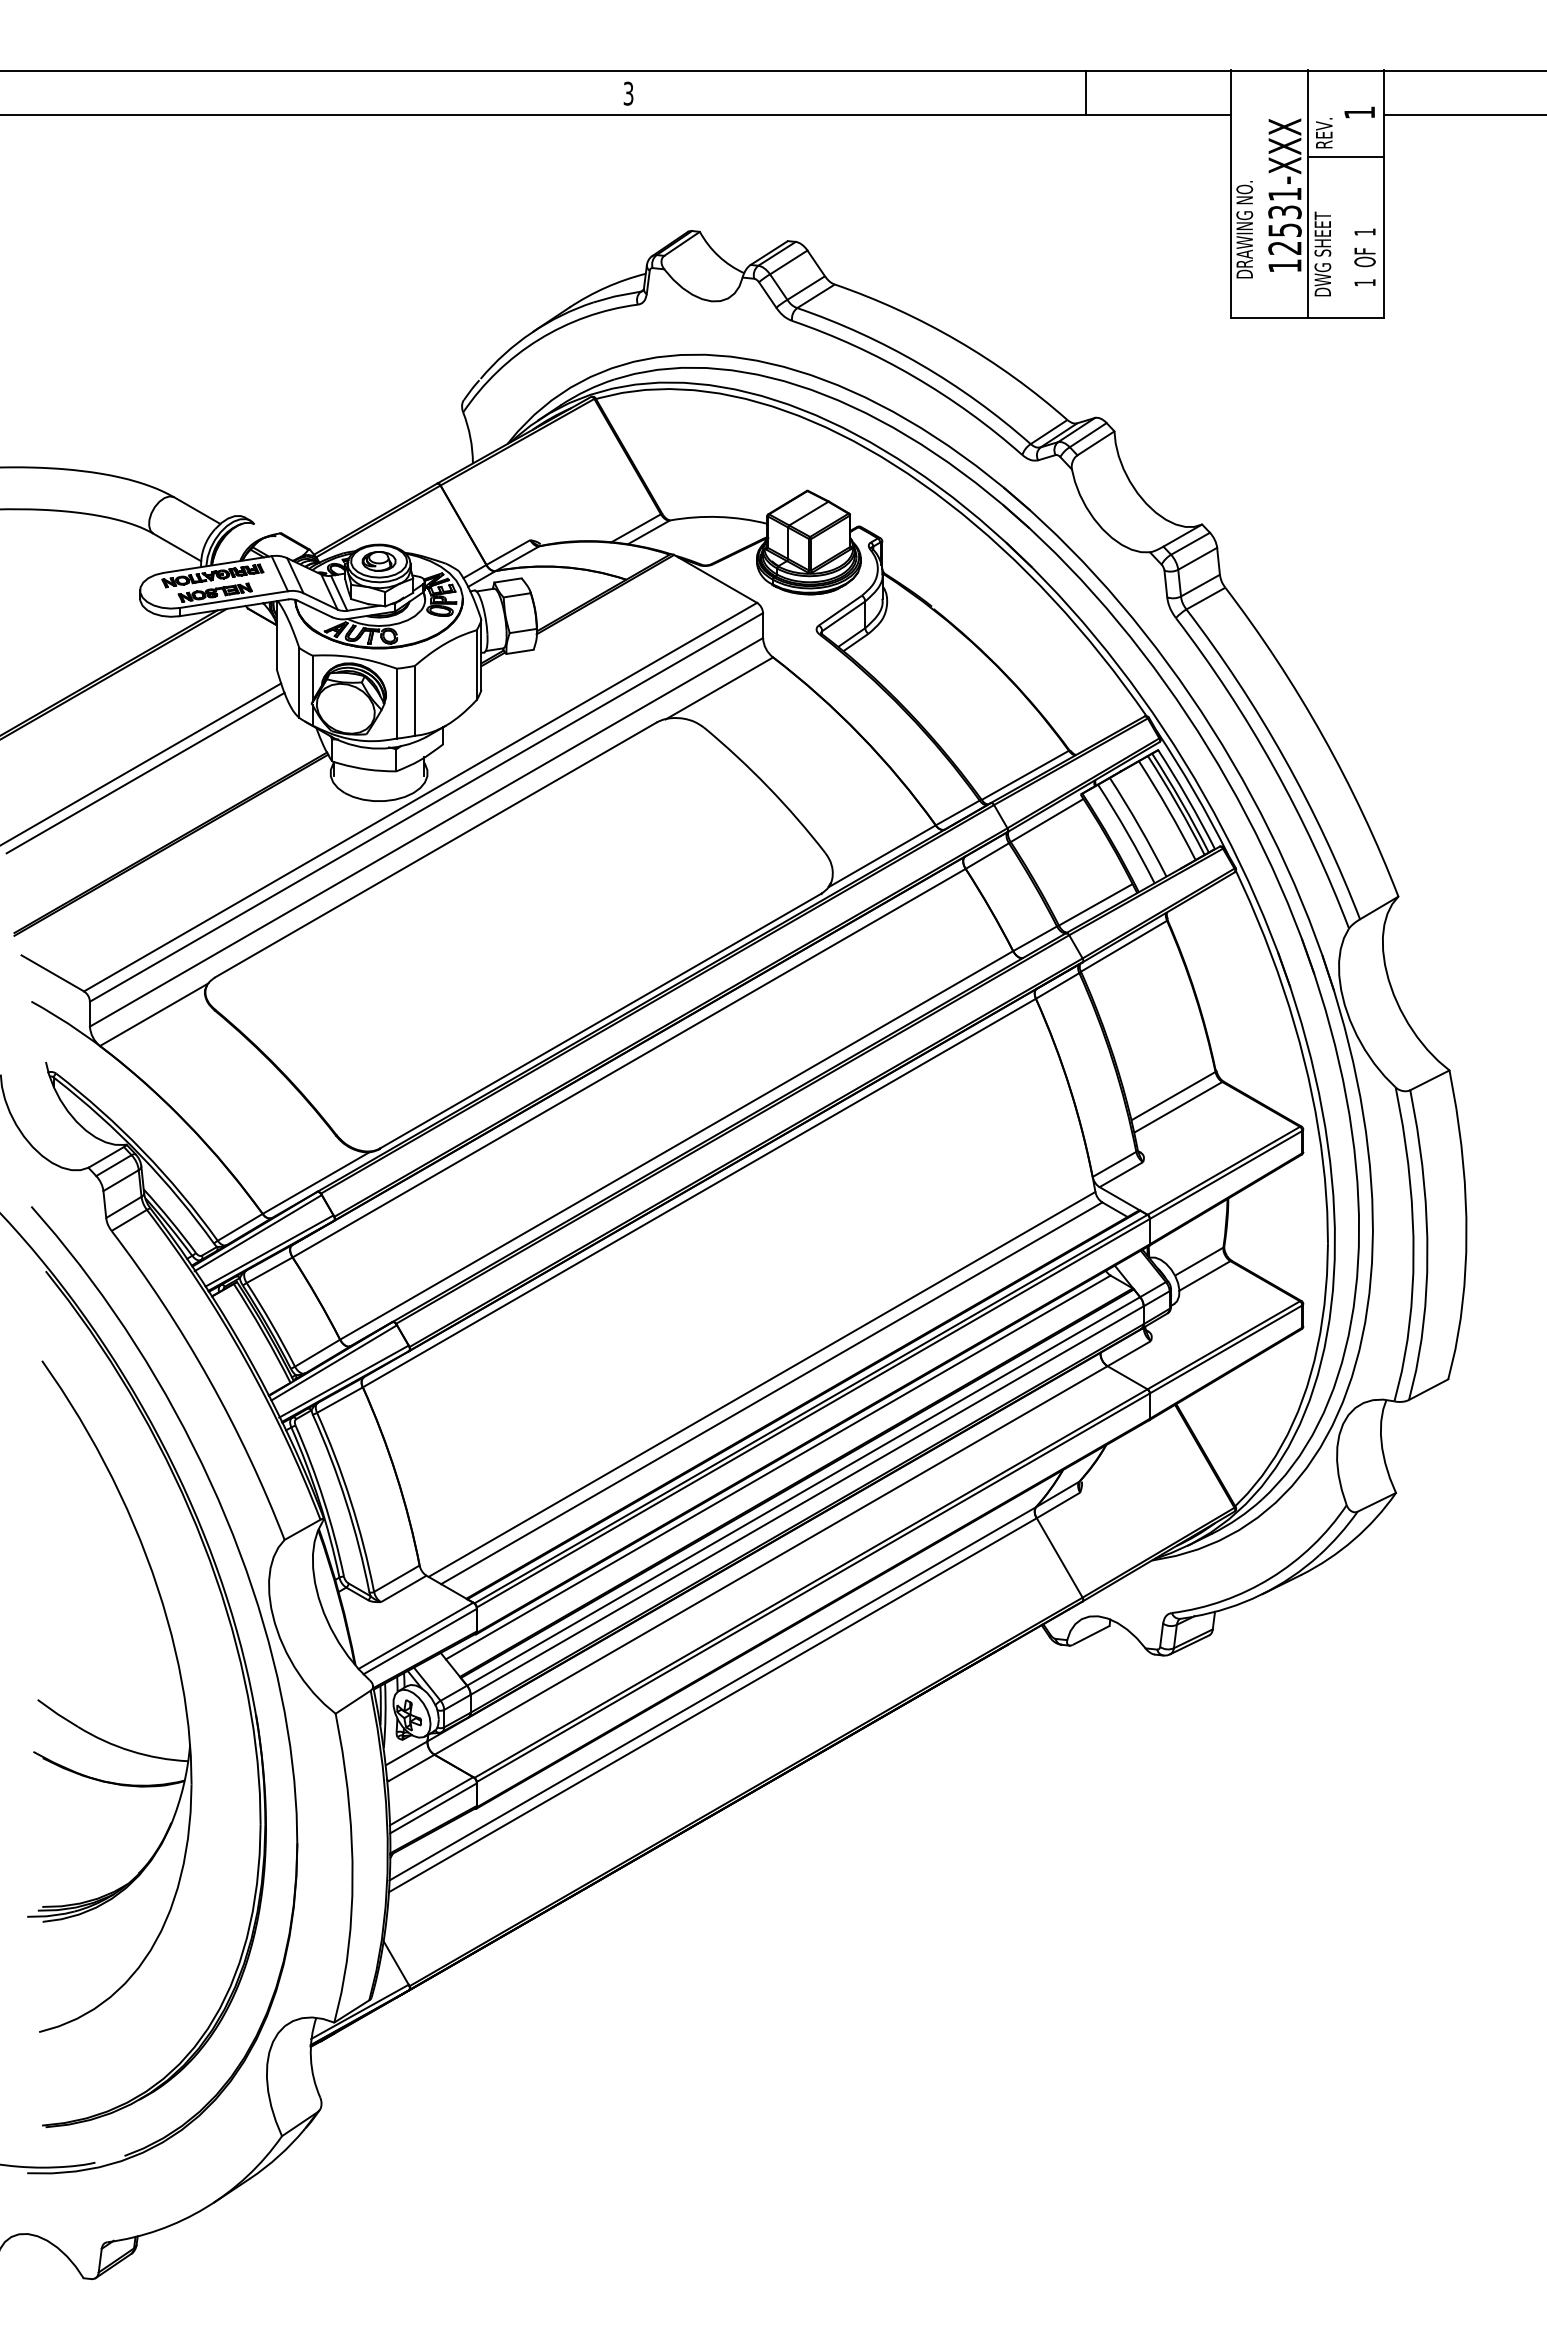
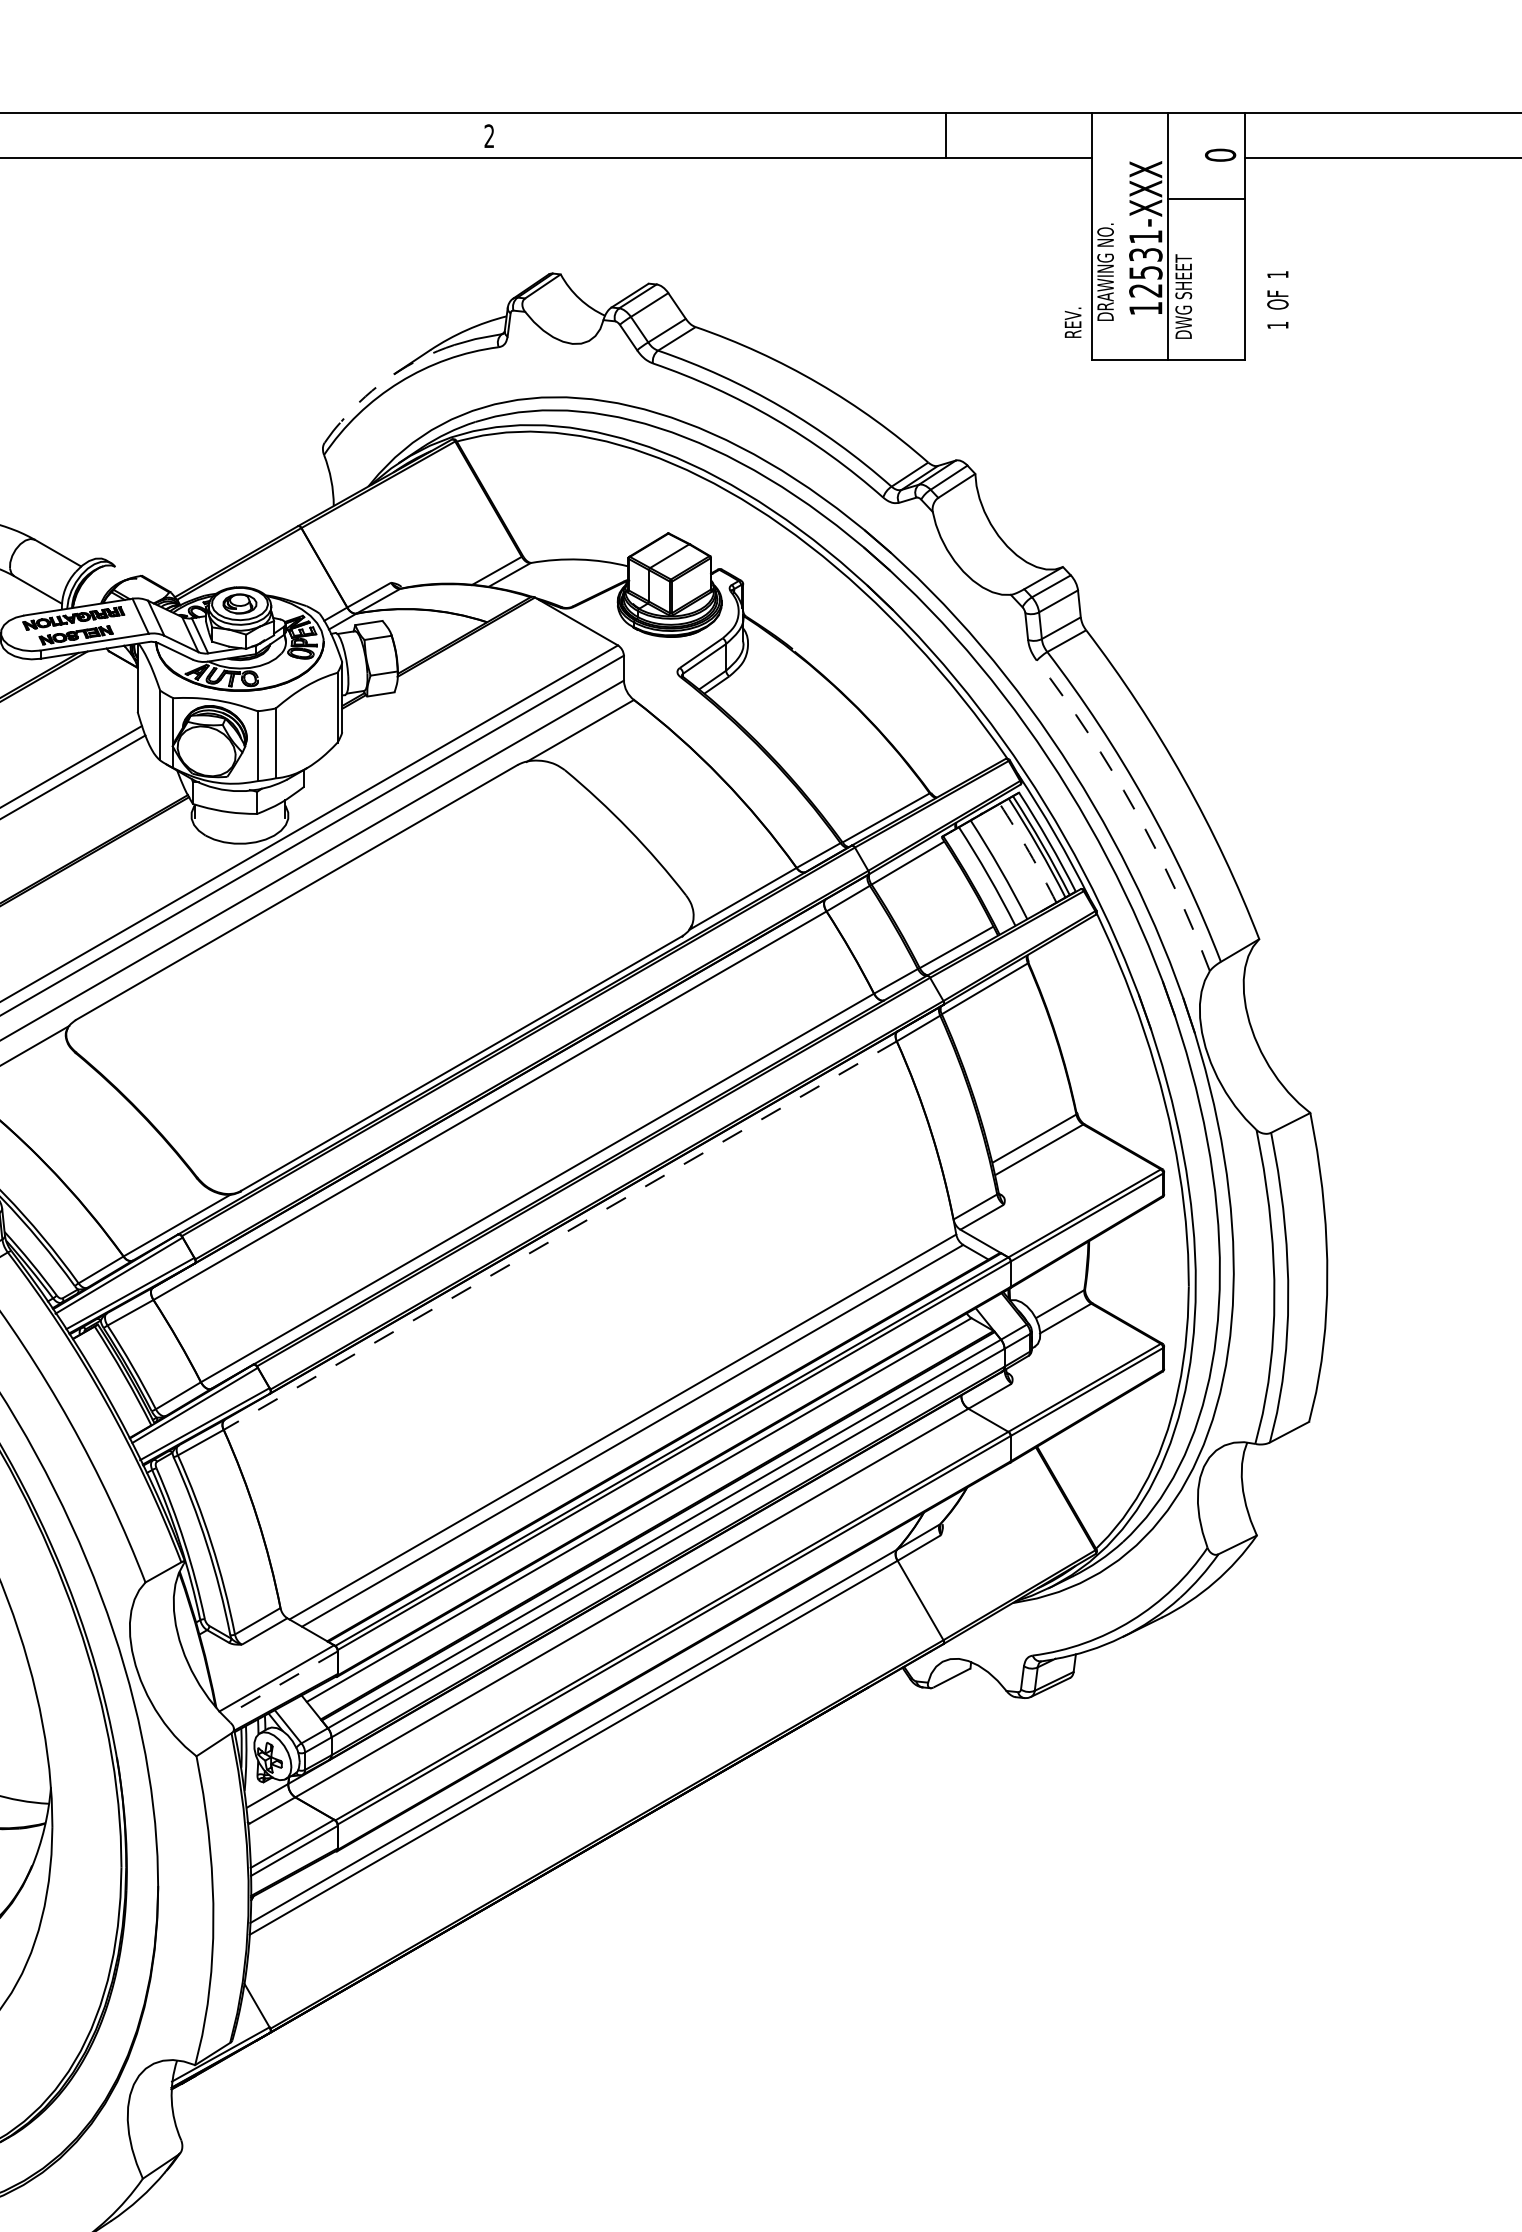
text: (628, 93) -> (489, 136), 3 -> 2
text: (1359, 112) -> (1220, 155), 1 -> 0
text: (1324, 133) -> (1073, 323), moved
text: (1364, 256) -> (1277, 299), moved
arc: (531, 332) -> (392, 375), solid -> dashed
arc: (1273, 767) -> (1134, 810), solid -> dashed
arc: (1168, 809) -> (1029, 852), solid -> dashed
line: (699, 1193) -> (560, 1236), solid -> dashed
line: (419, 1641) -> (280, 1684), solid -> dashed

